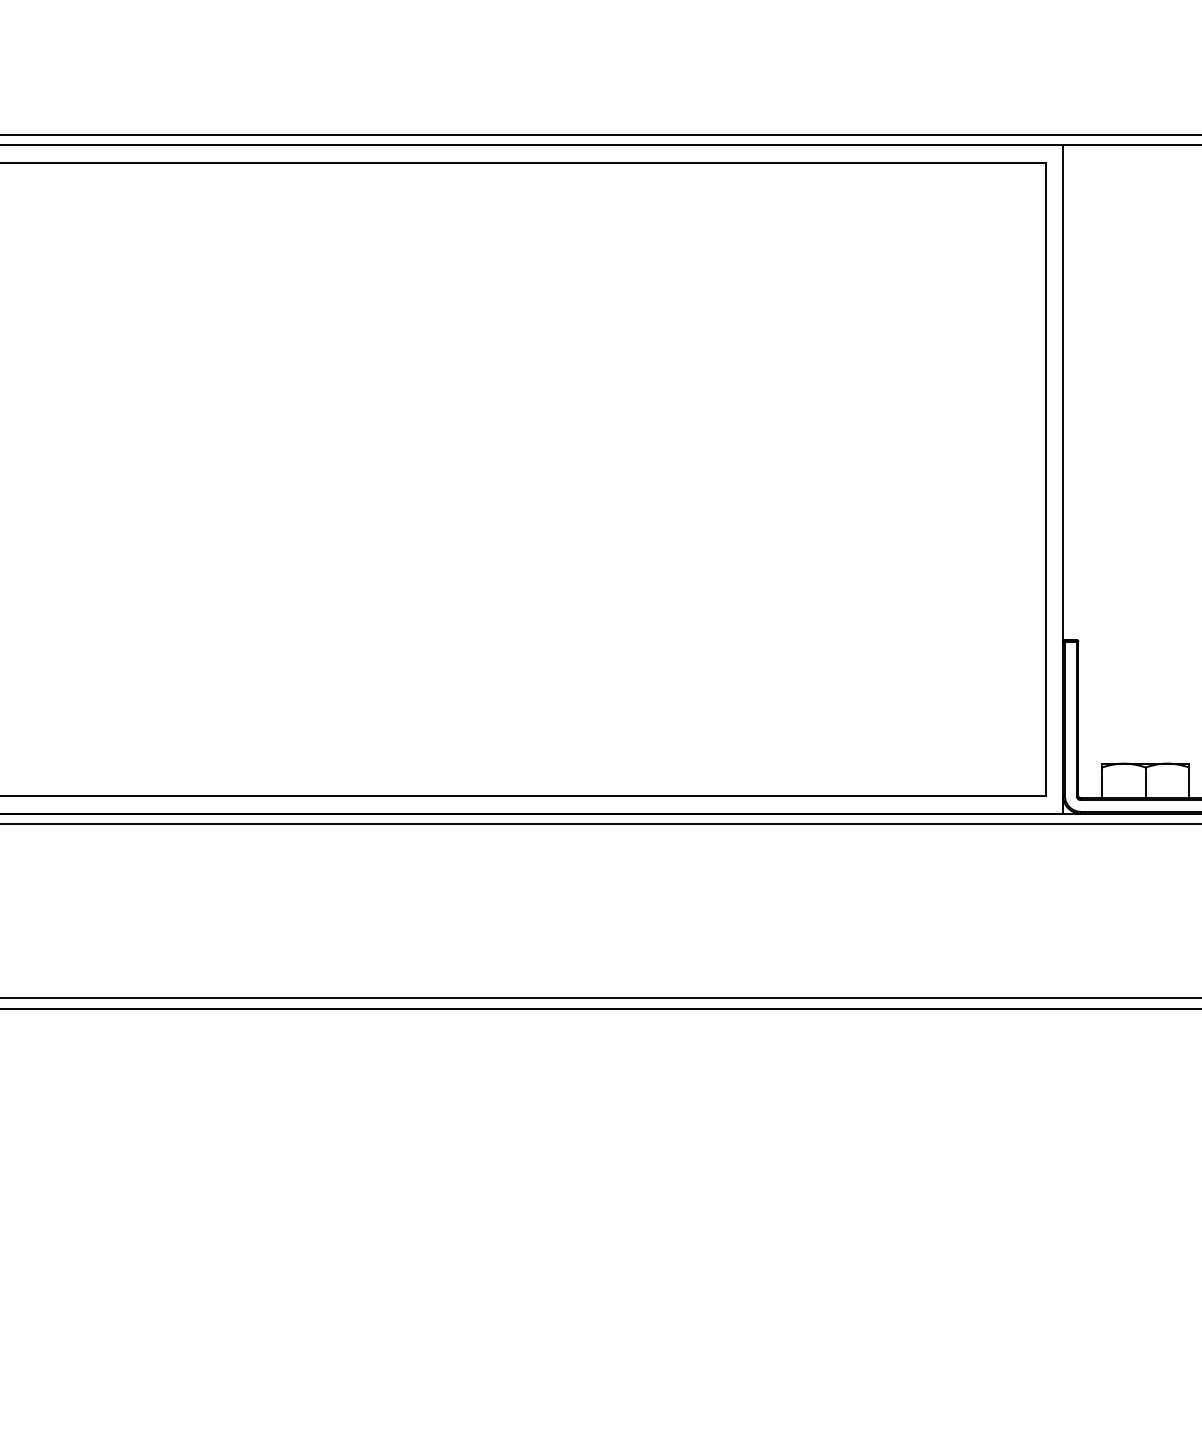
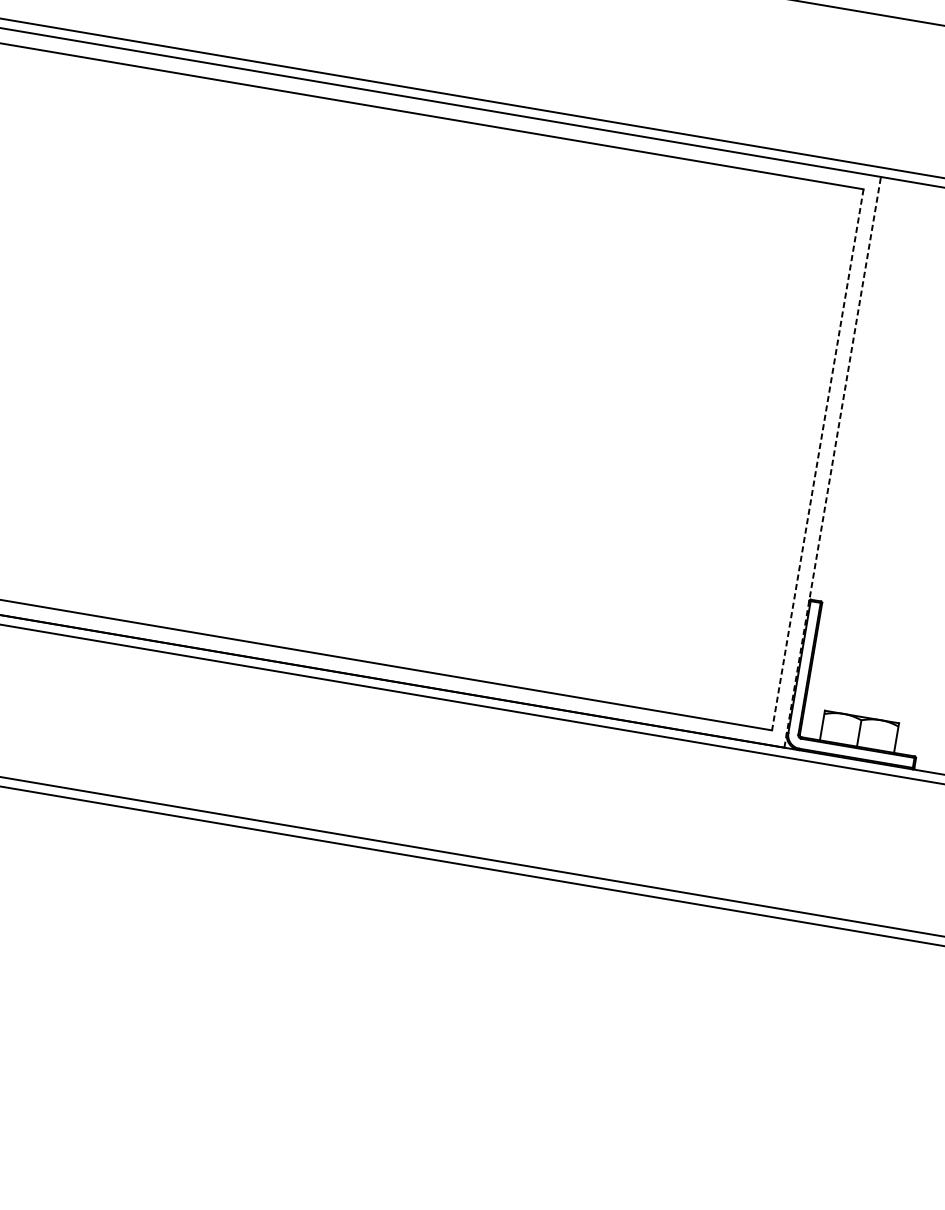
line: (1063, 478) -> (832, 461), solid -> dashed
line: (1045, 479) -> (817, 459), solid -> dashed

